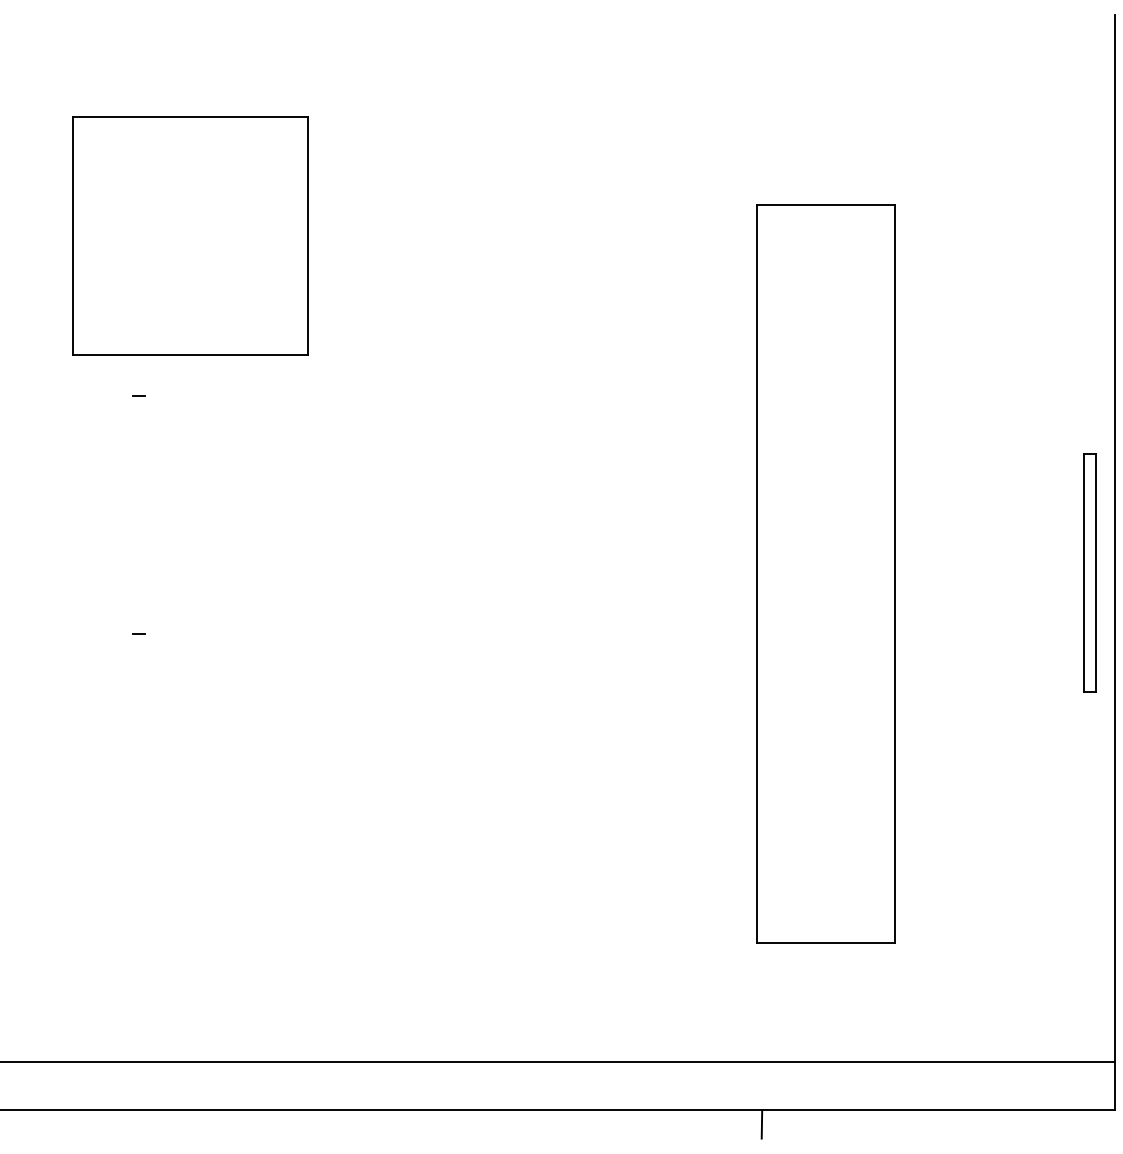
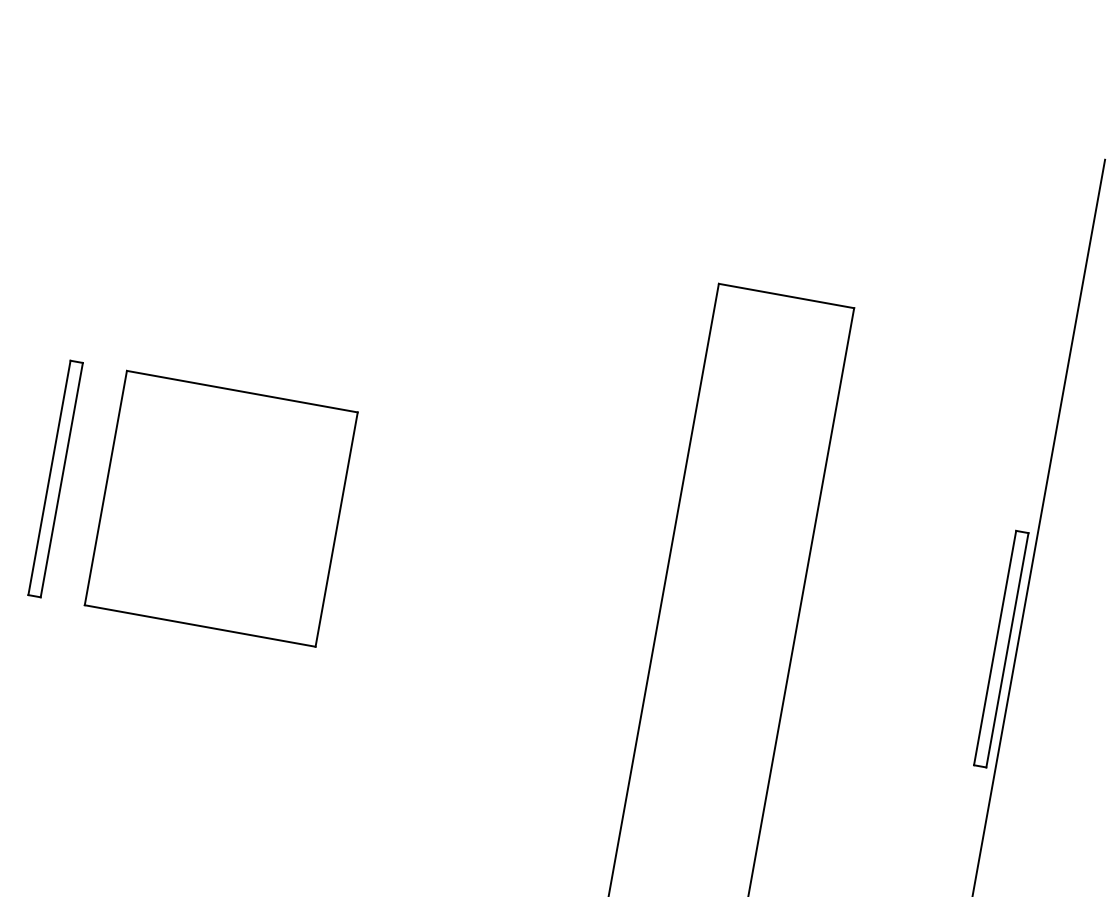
part: (190, 235) -> (221, 508), moved
line: (132, 514) -> (49, 477), added
line: (145, 514) -> (62, 479), added
part: (1089, 572) -> (1001, 648), moved

